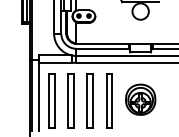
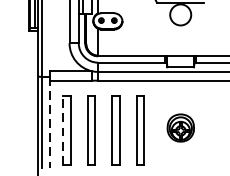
line: (38, 95) -> (49, 122), solid -> dashed
part: (140, 99) -> (180, 127), size x0.7
line: (49, 101) -> (63, 130), solid -> dashed

